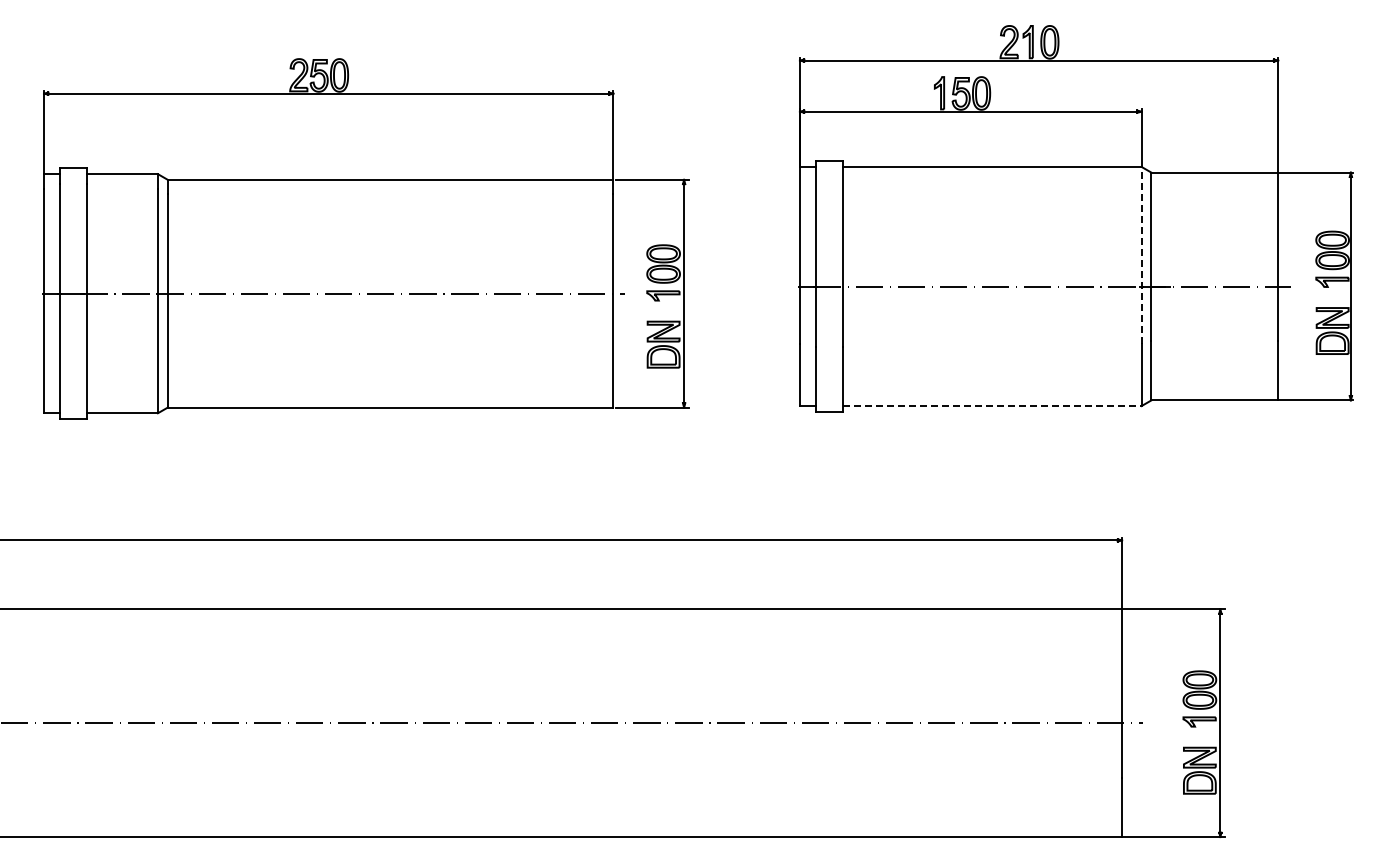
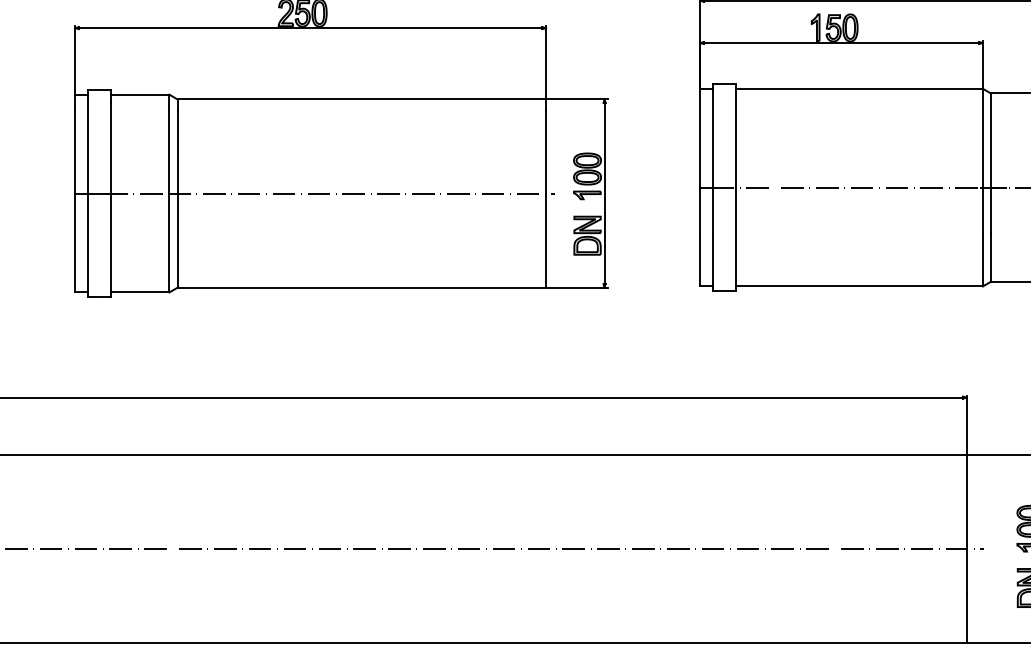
line: (1141, 254) -> (982, 161), dashed -> solid
line: (992, 406) -> (859, 286), dashed -> solid

